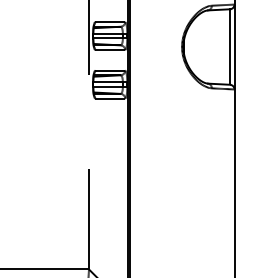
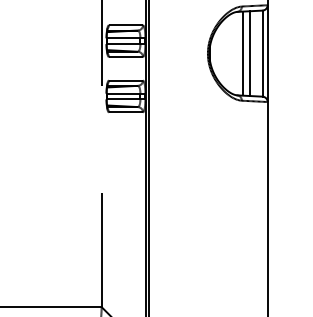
line: (213, 46) -> (243, 53), added
line: (218, 46) -> (249, 53), added

